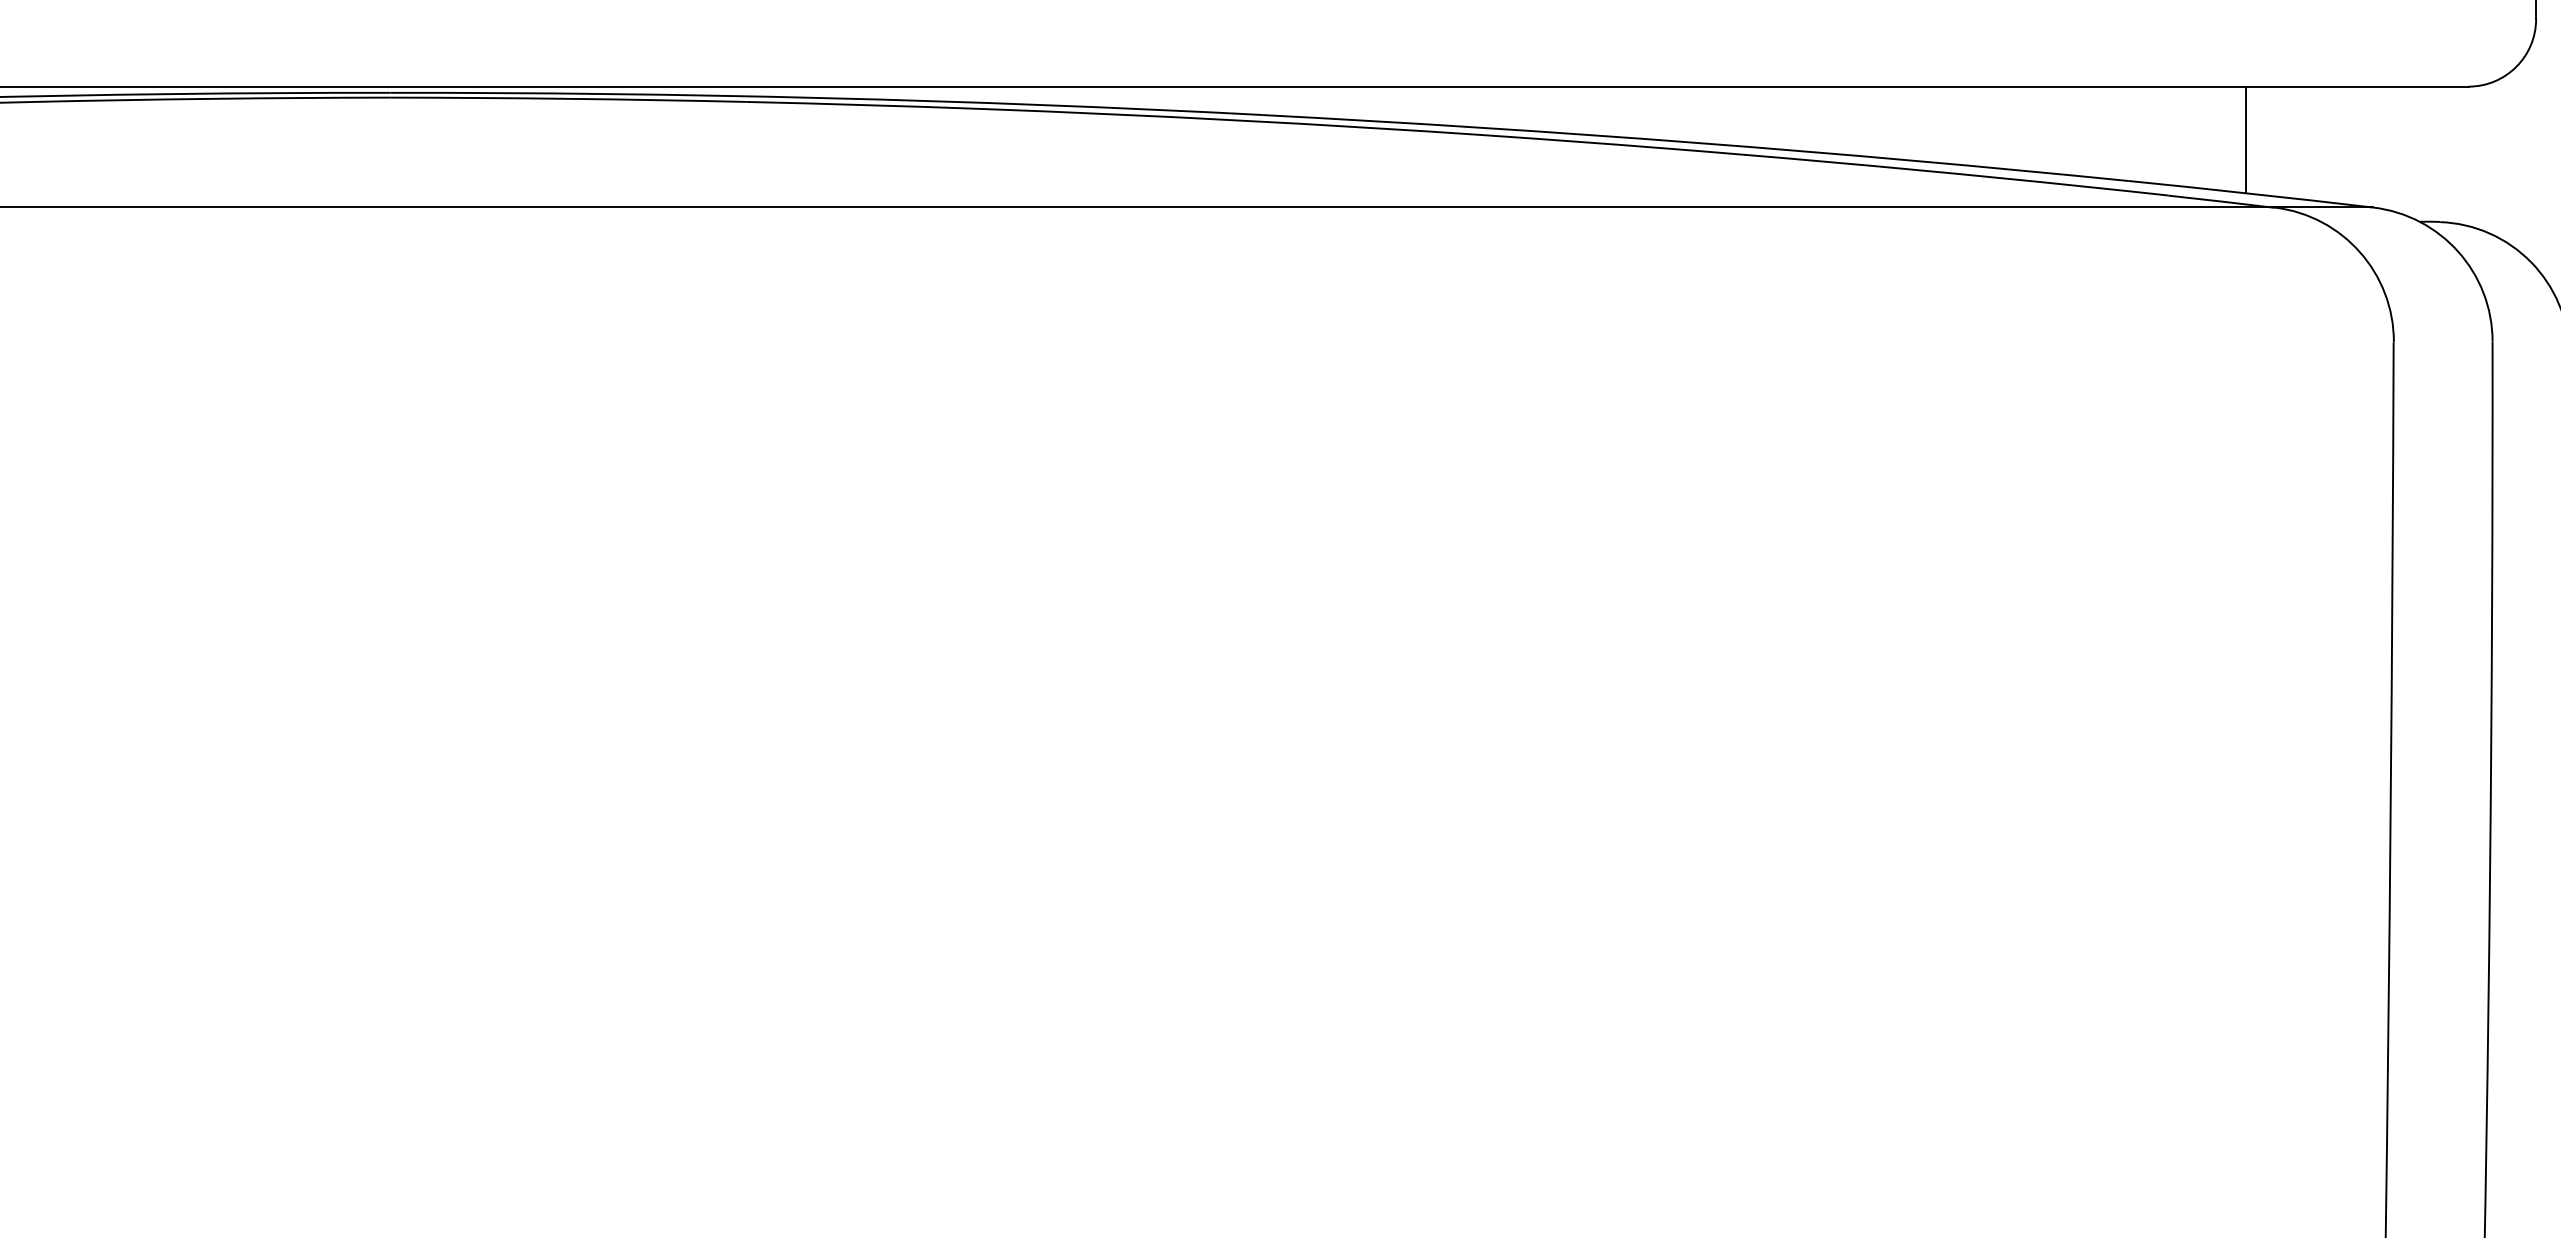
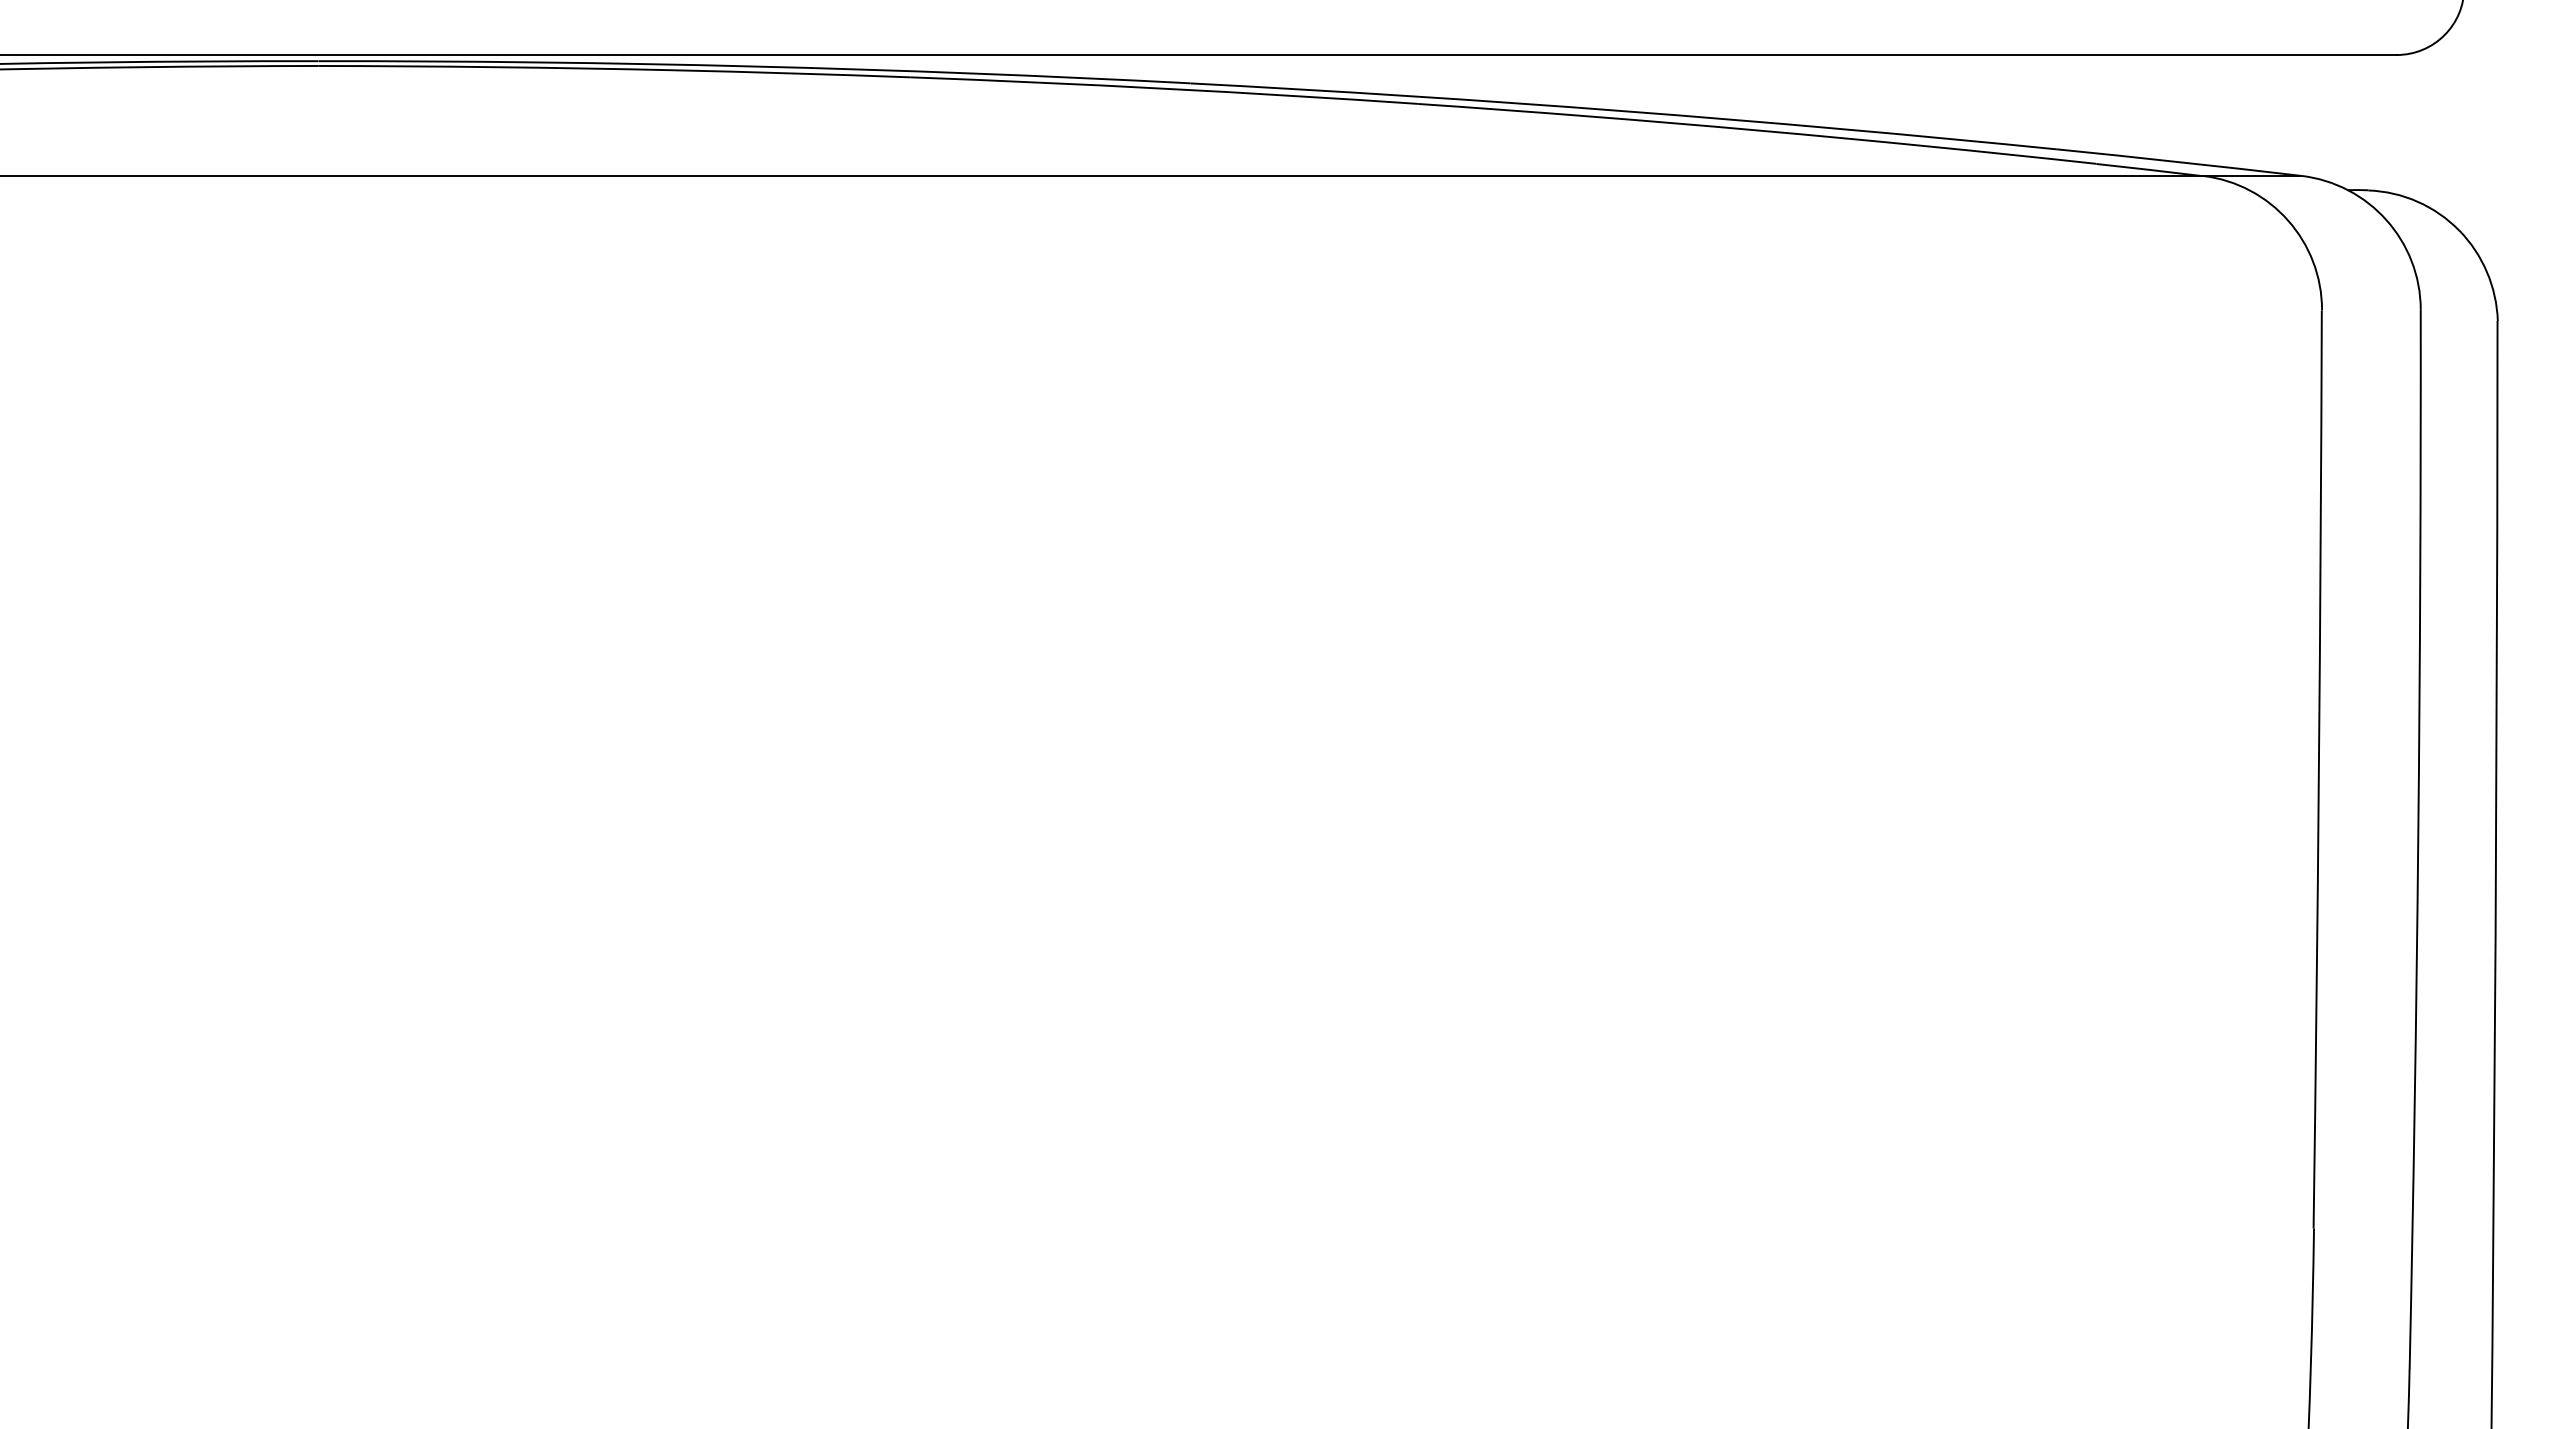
line: (2246, 140) -> (2174, 108), removed

